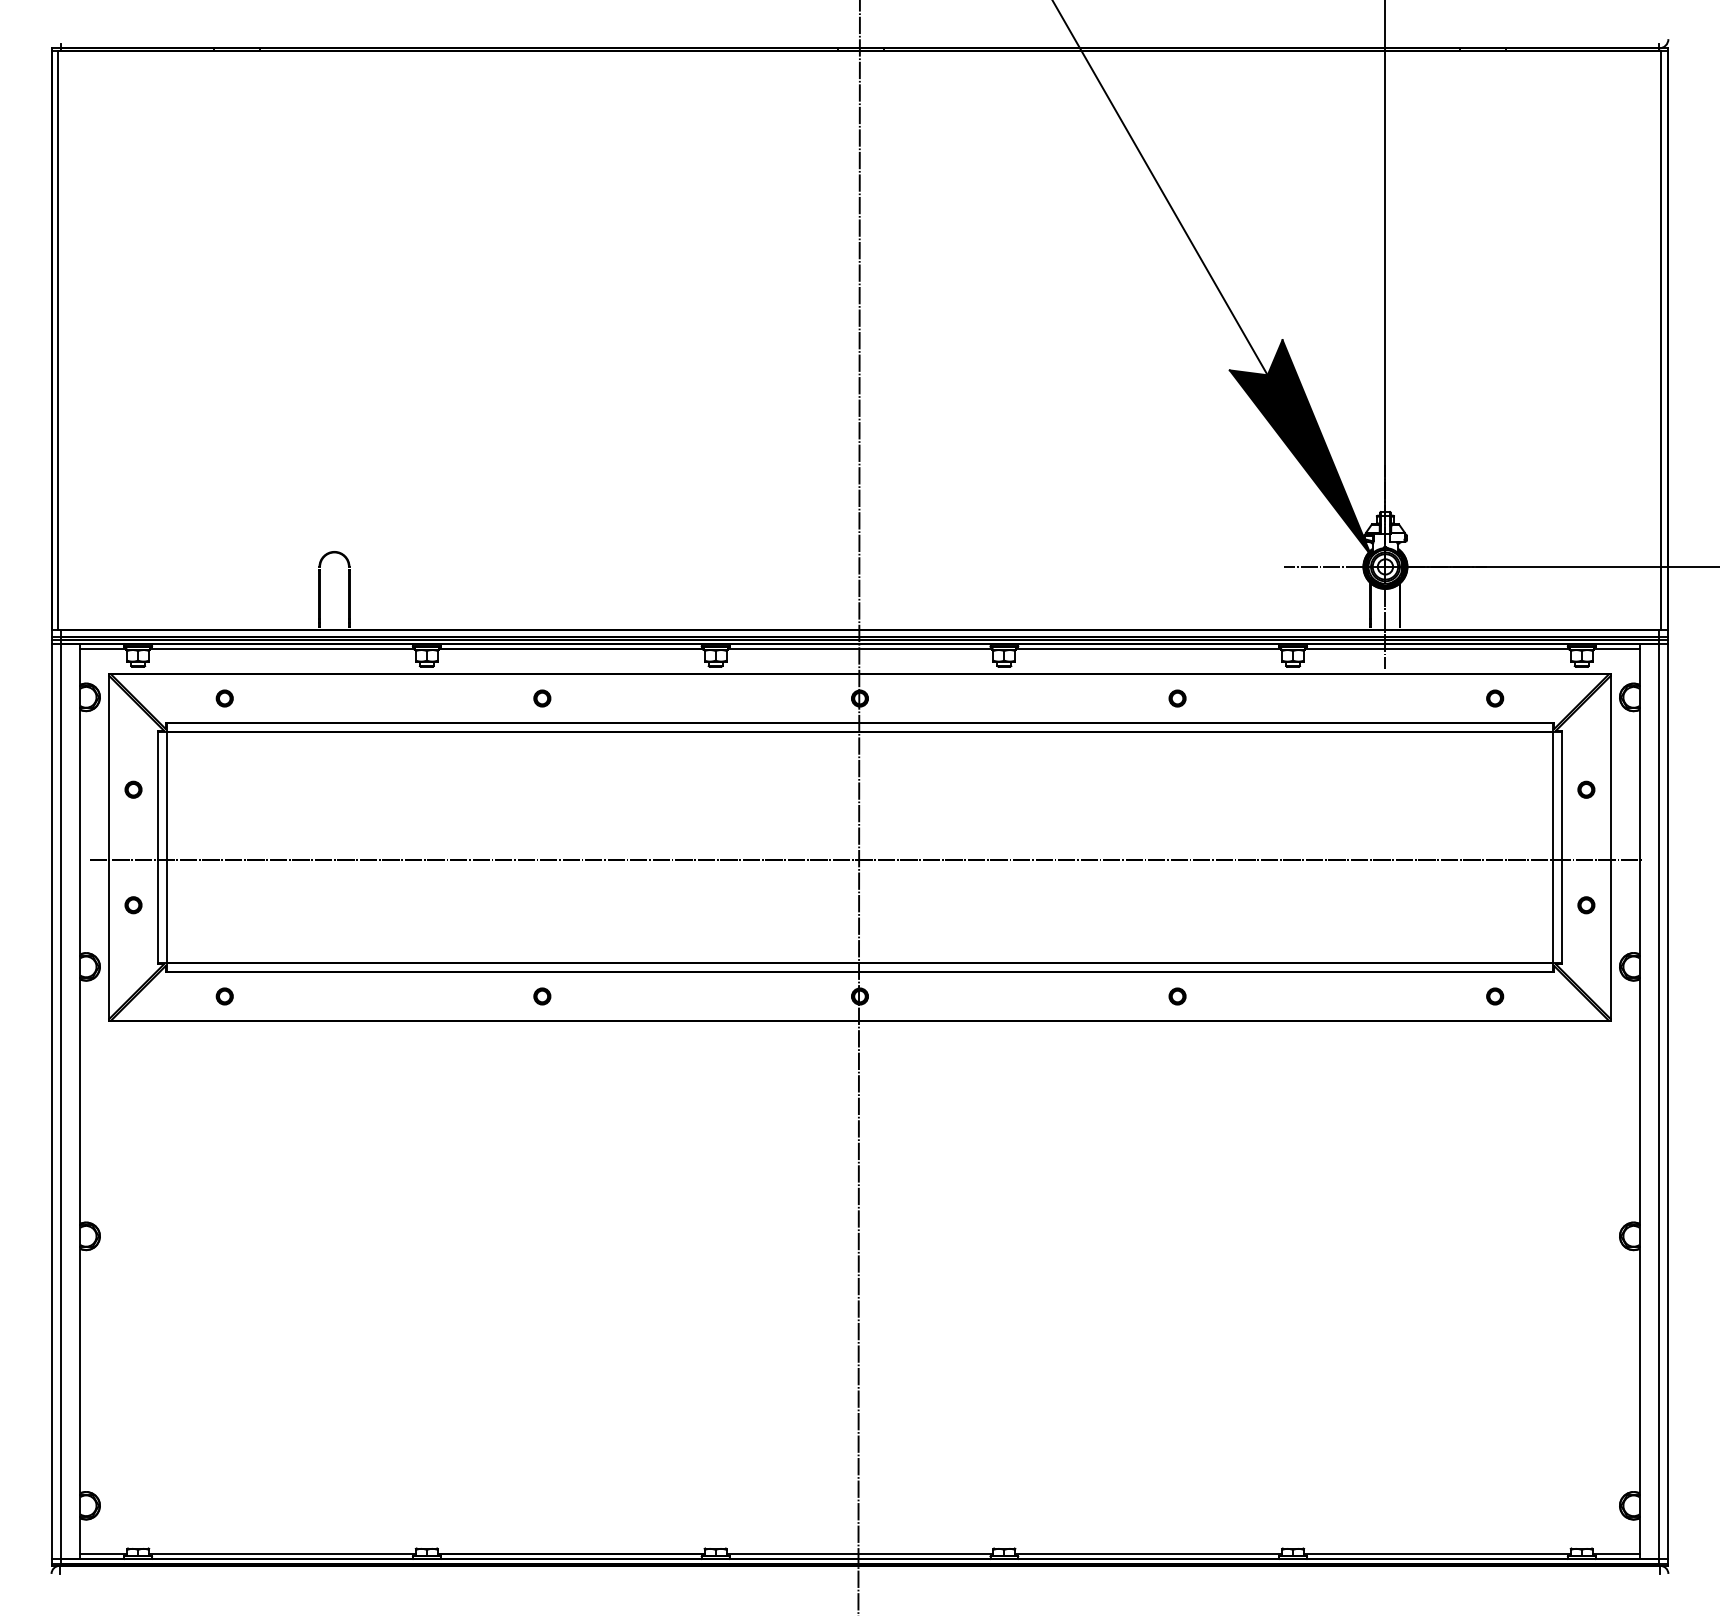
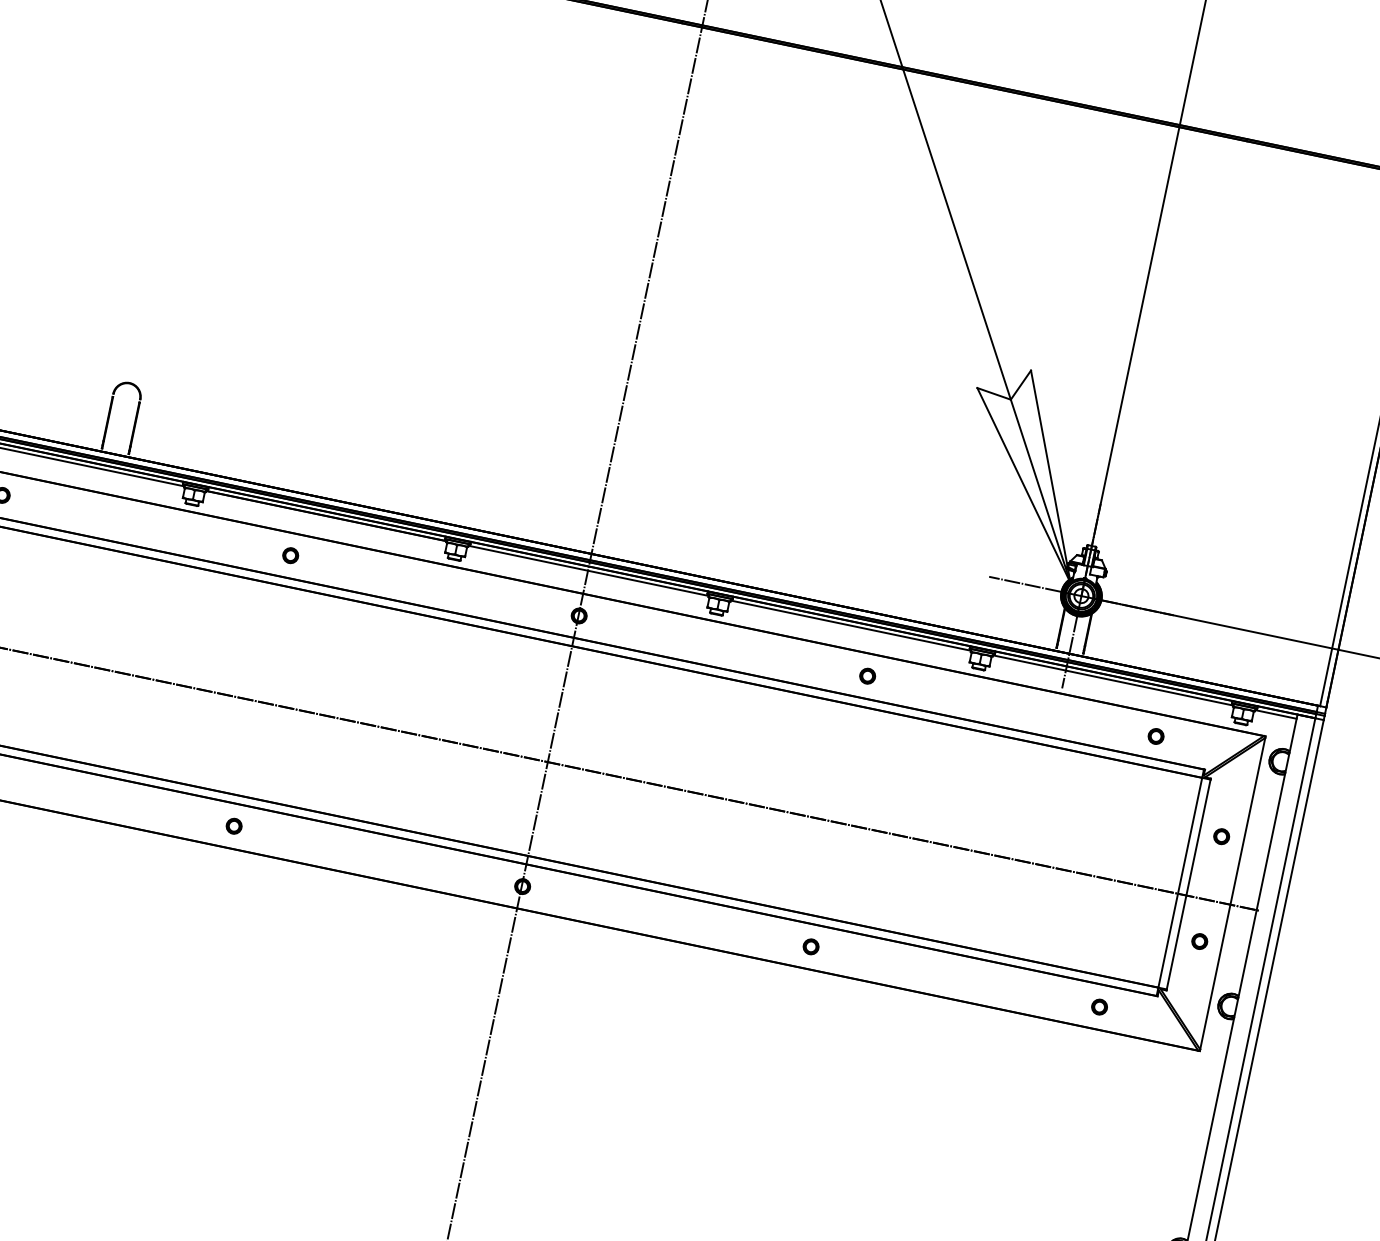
fill: (1300, 447) -> (1026, 471), removed

